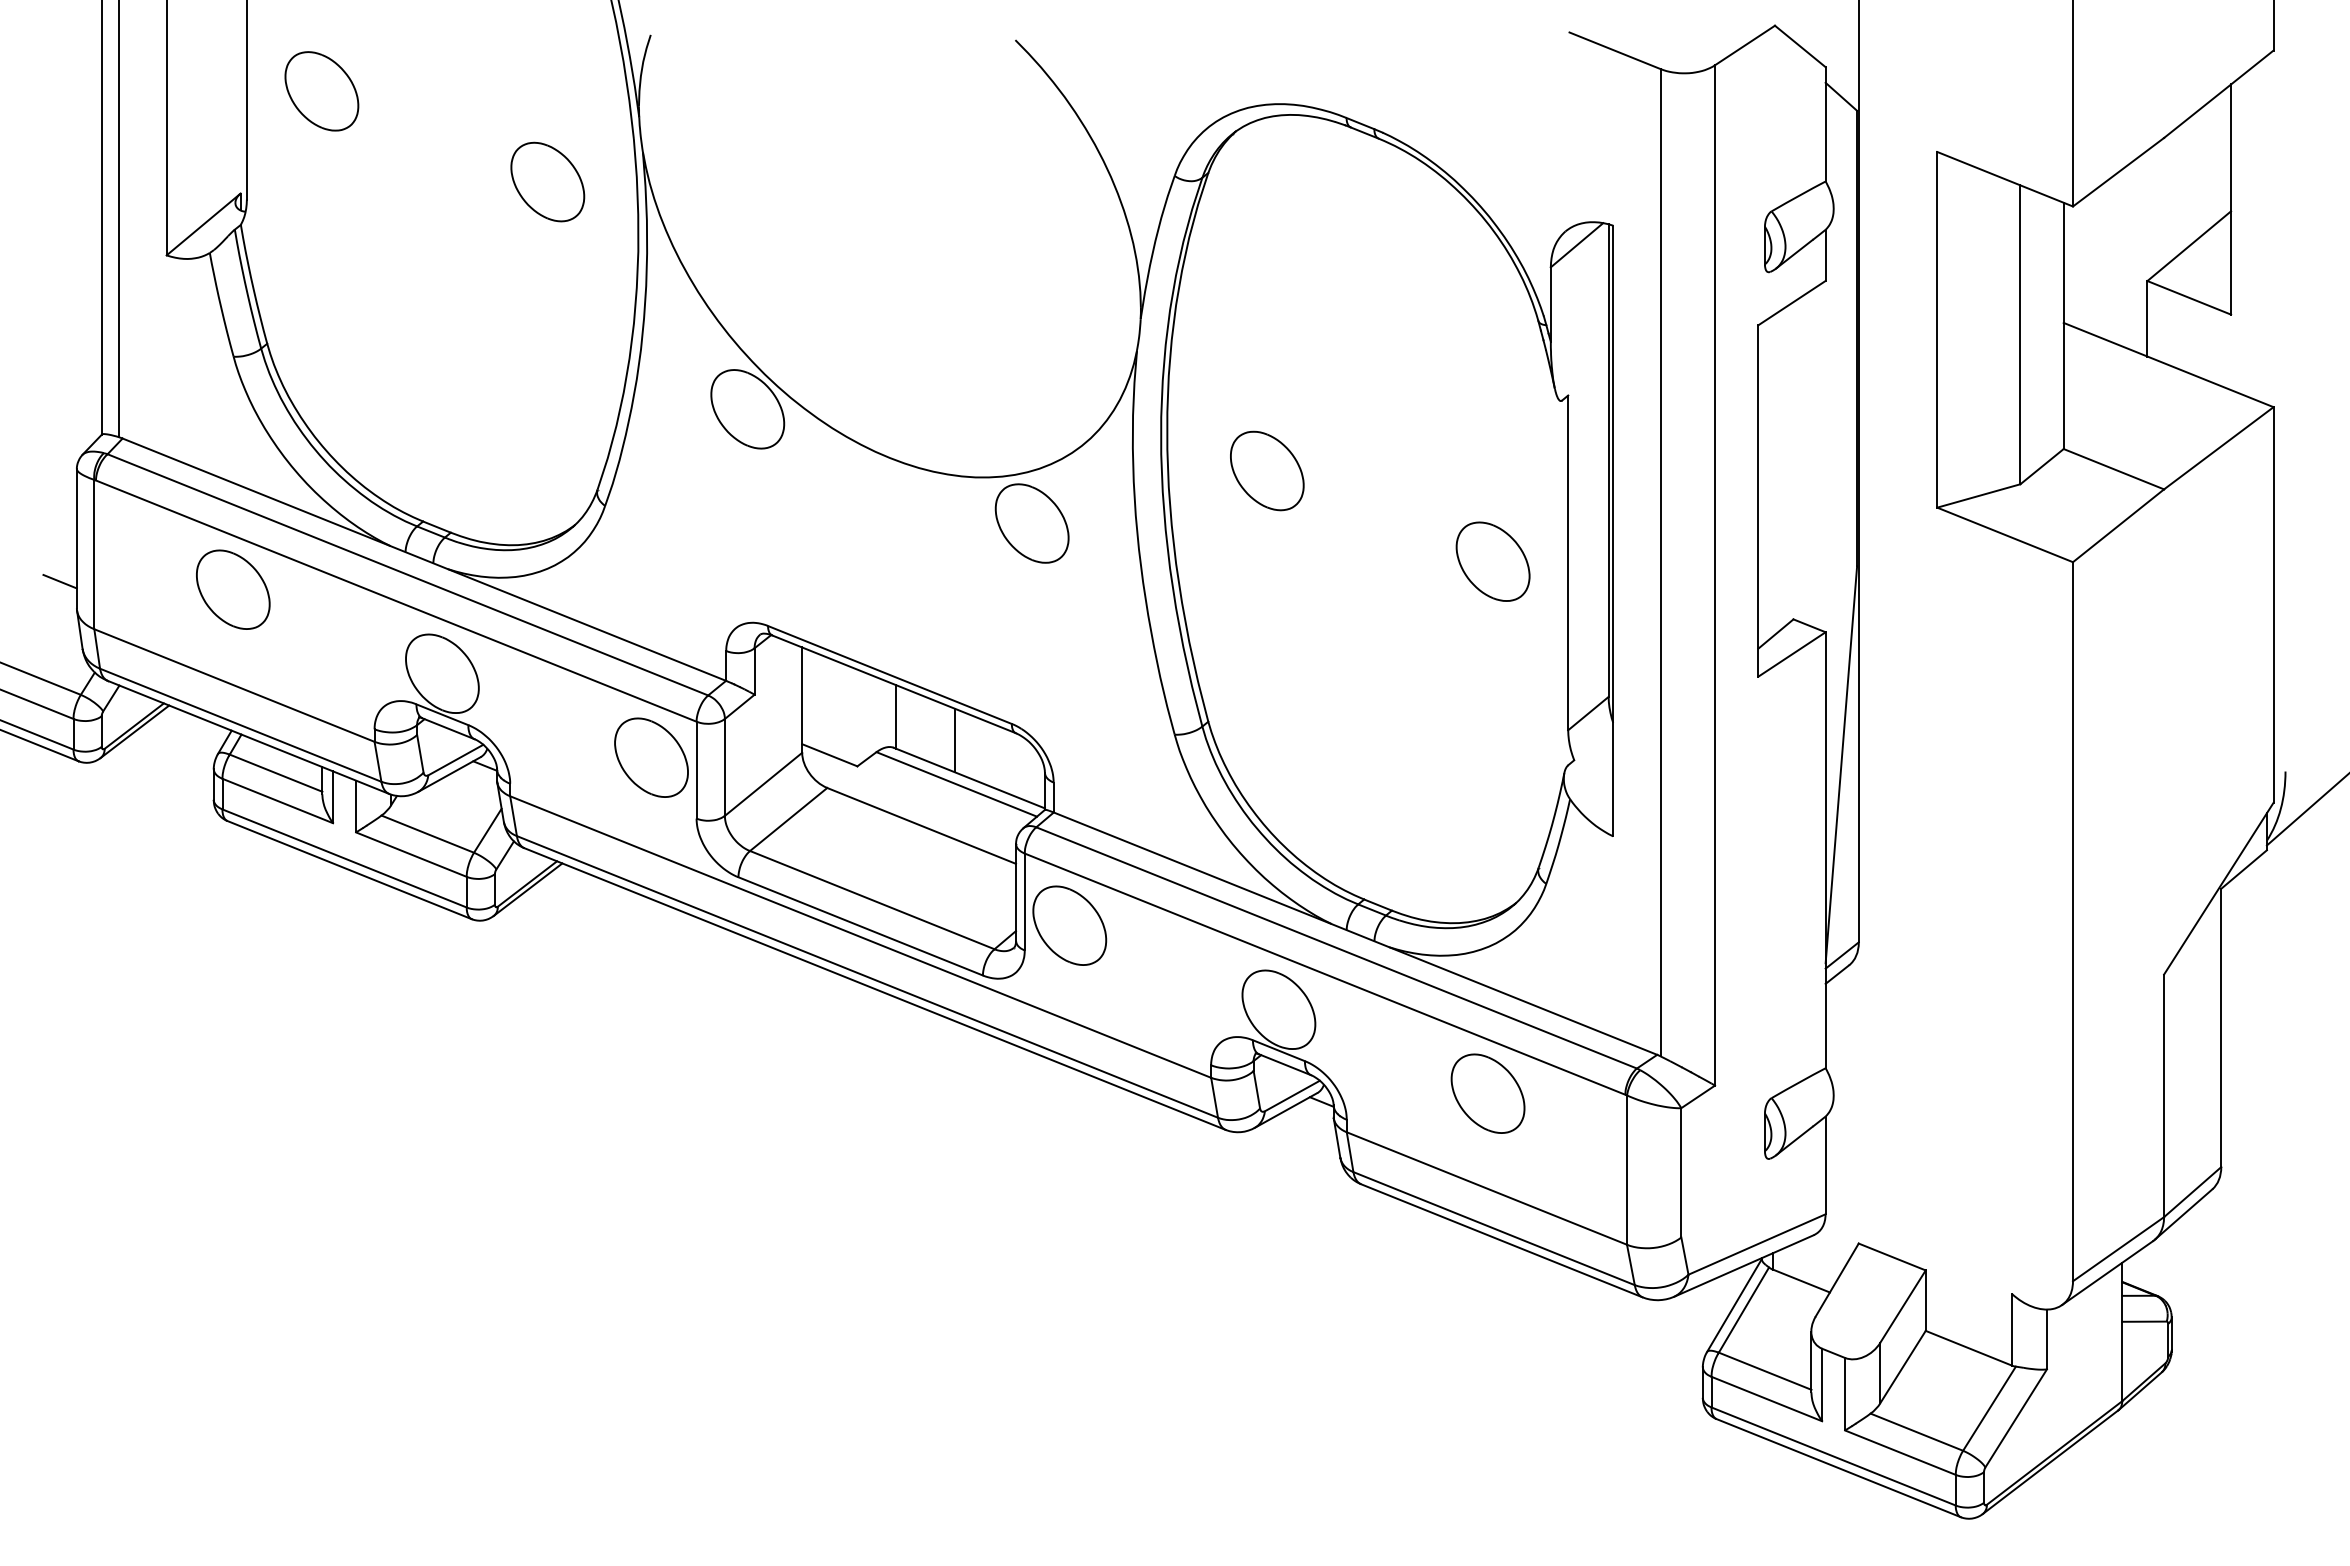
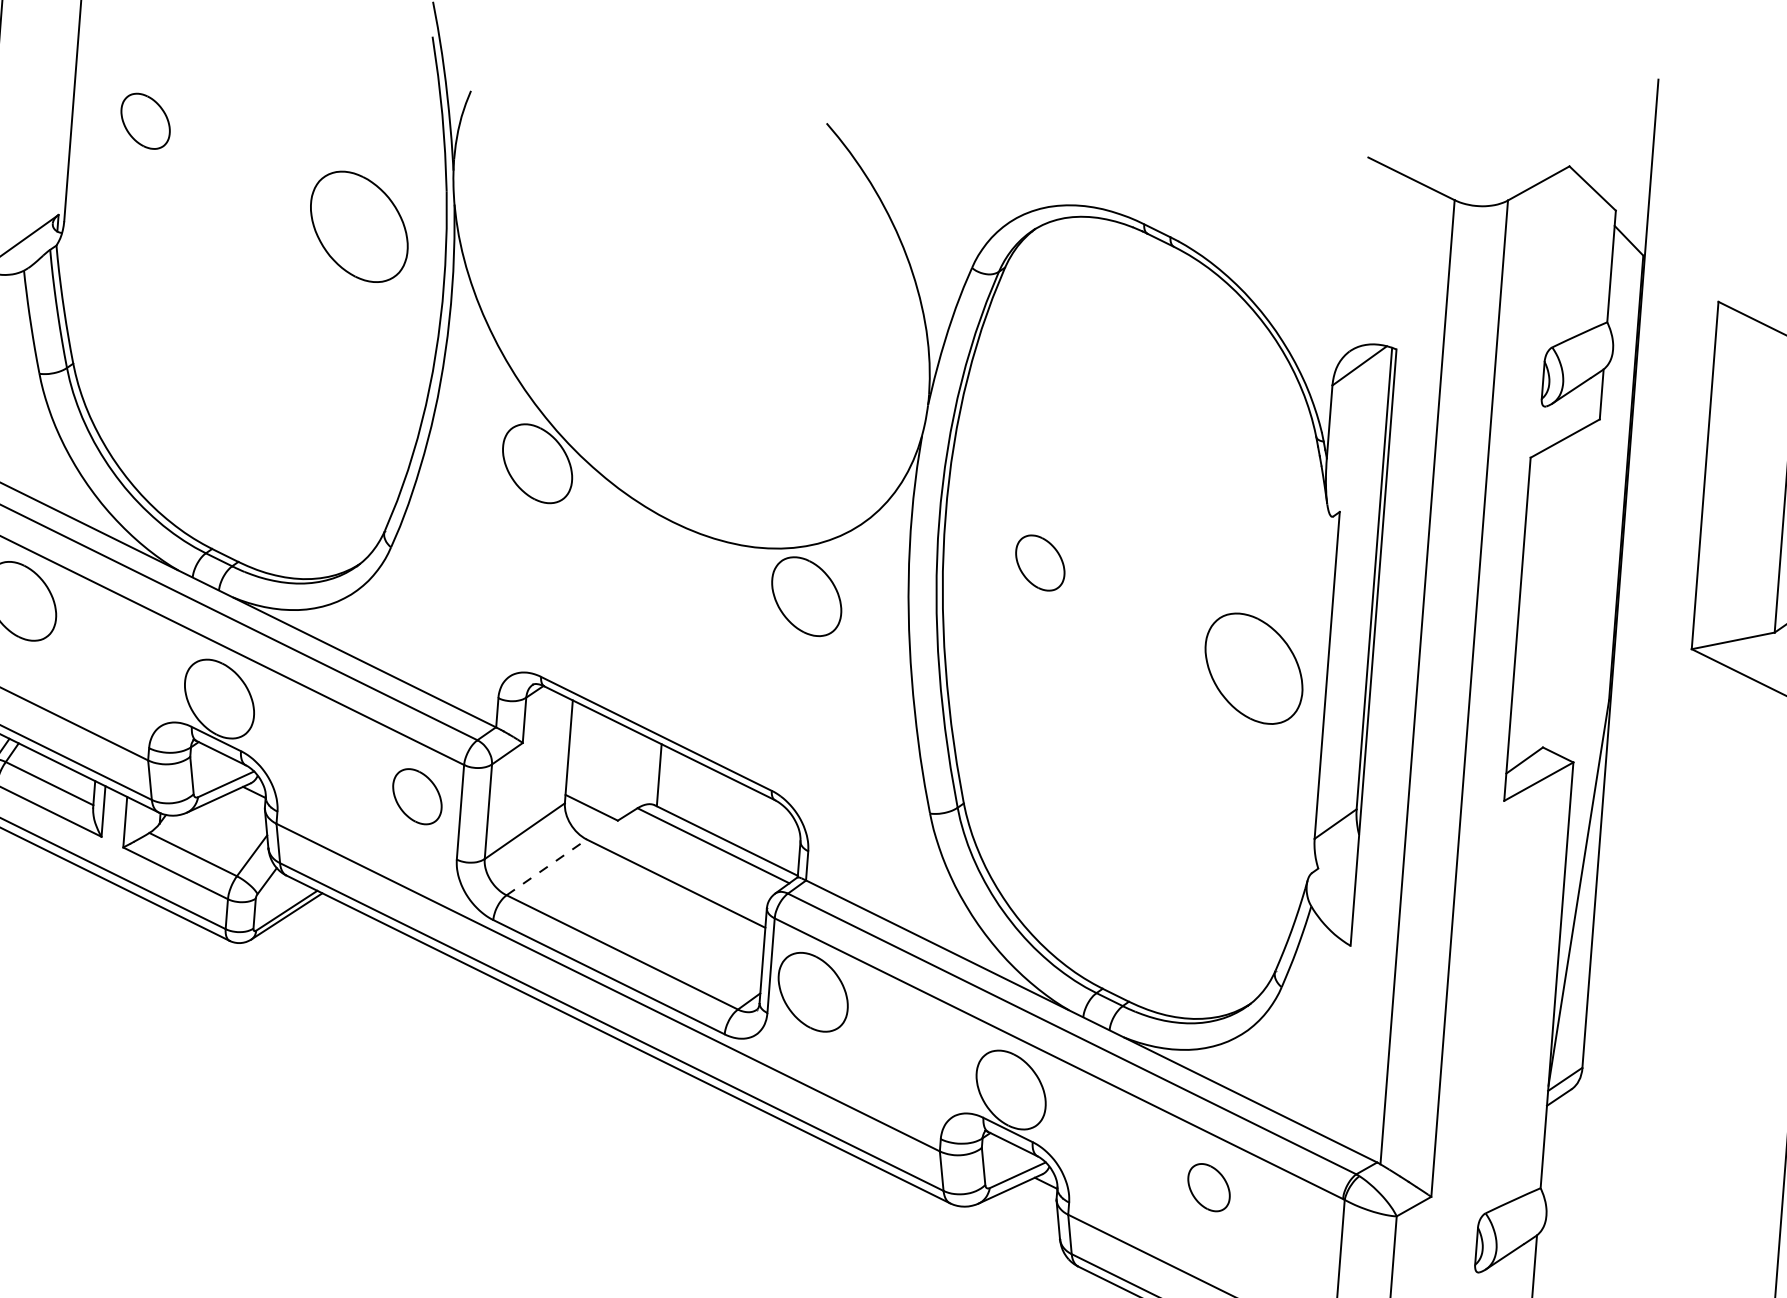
part: (321, 91) -> (145, 121), size x0.7
part: (547, 181) -> (359, 226), size x1.4
part: (1267, 470) -> (1040, 562), size x0.7
part: (1492, 561) -> (1253, 668), size x1.4
line: (955, 740) -> (715, 802), removed
part: (651, 757) -> (417, 796), size x0.7
line: (788, 819) -> (546, 867), solid -> dashed
part: (1487, 1093) -> (1208, 1187), size x0.6

